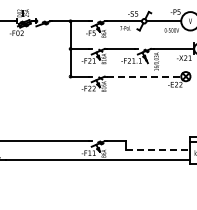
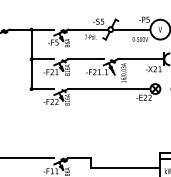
line: (144, 76) -> (110, 88), dashed -> solid
line: (158, 150) -> (126, 168), dashed -> solid

